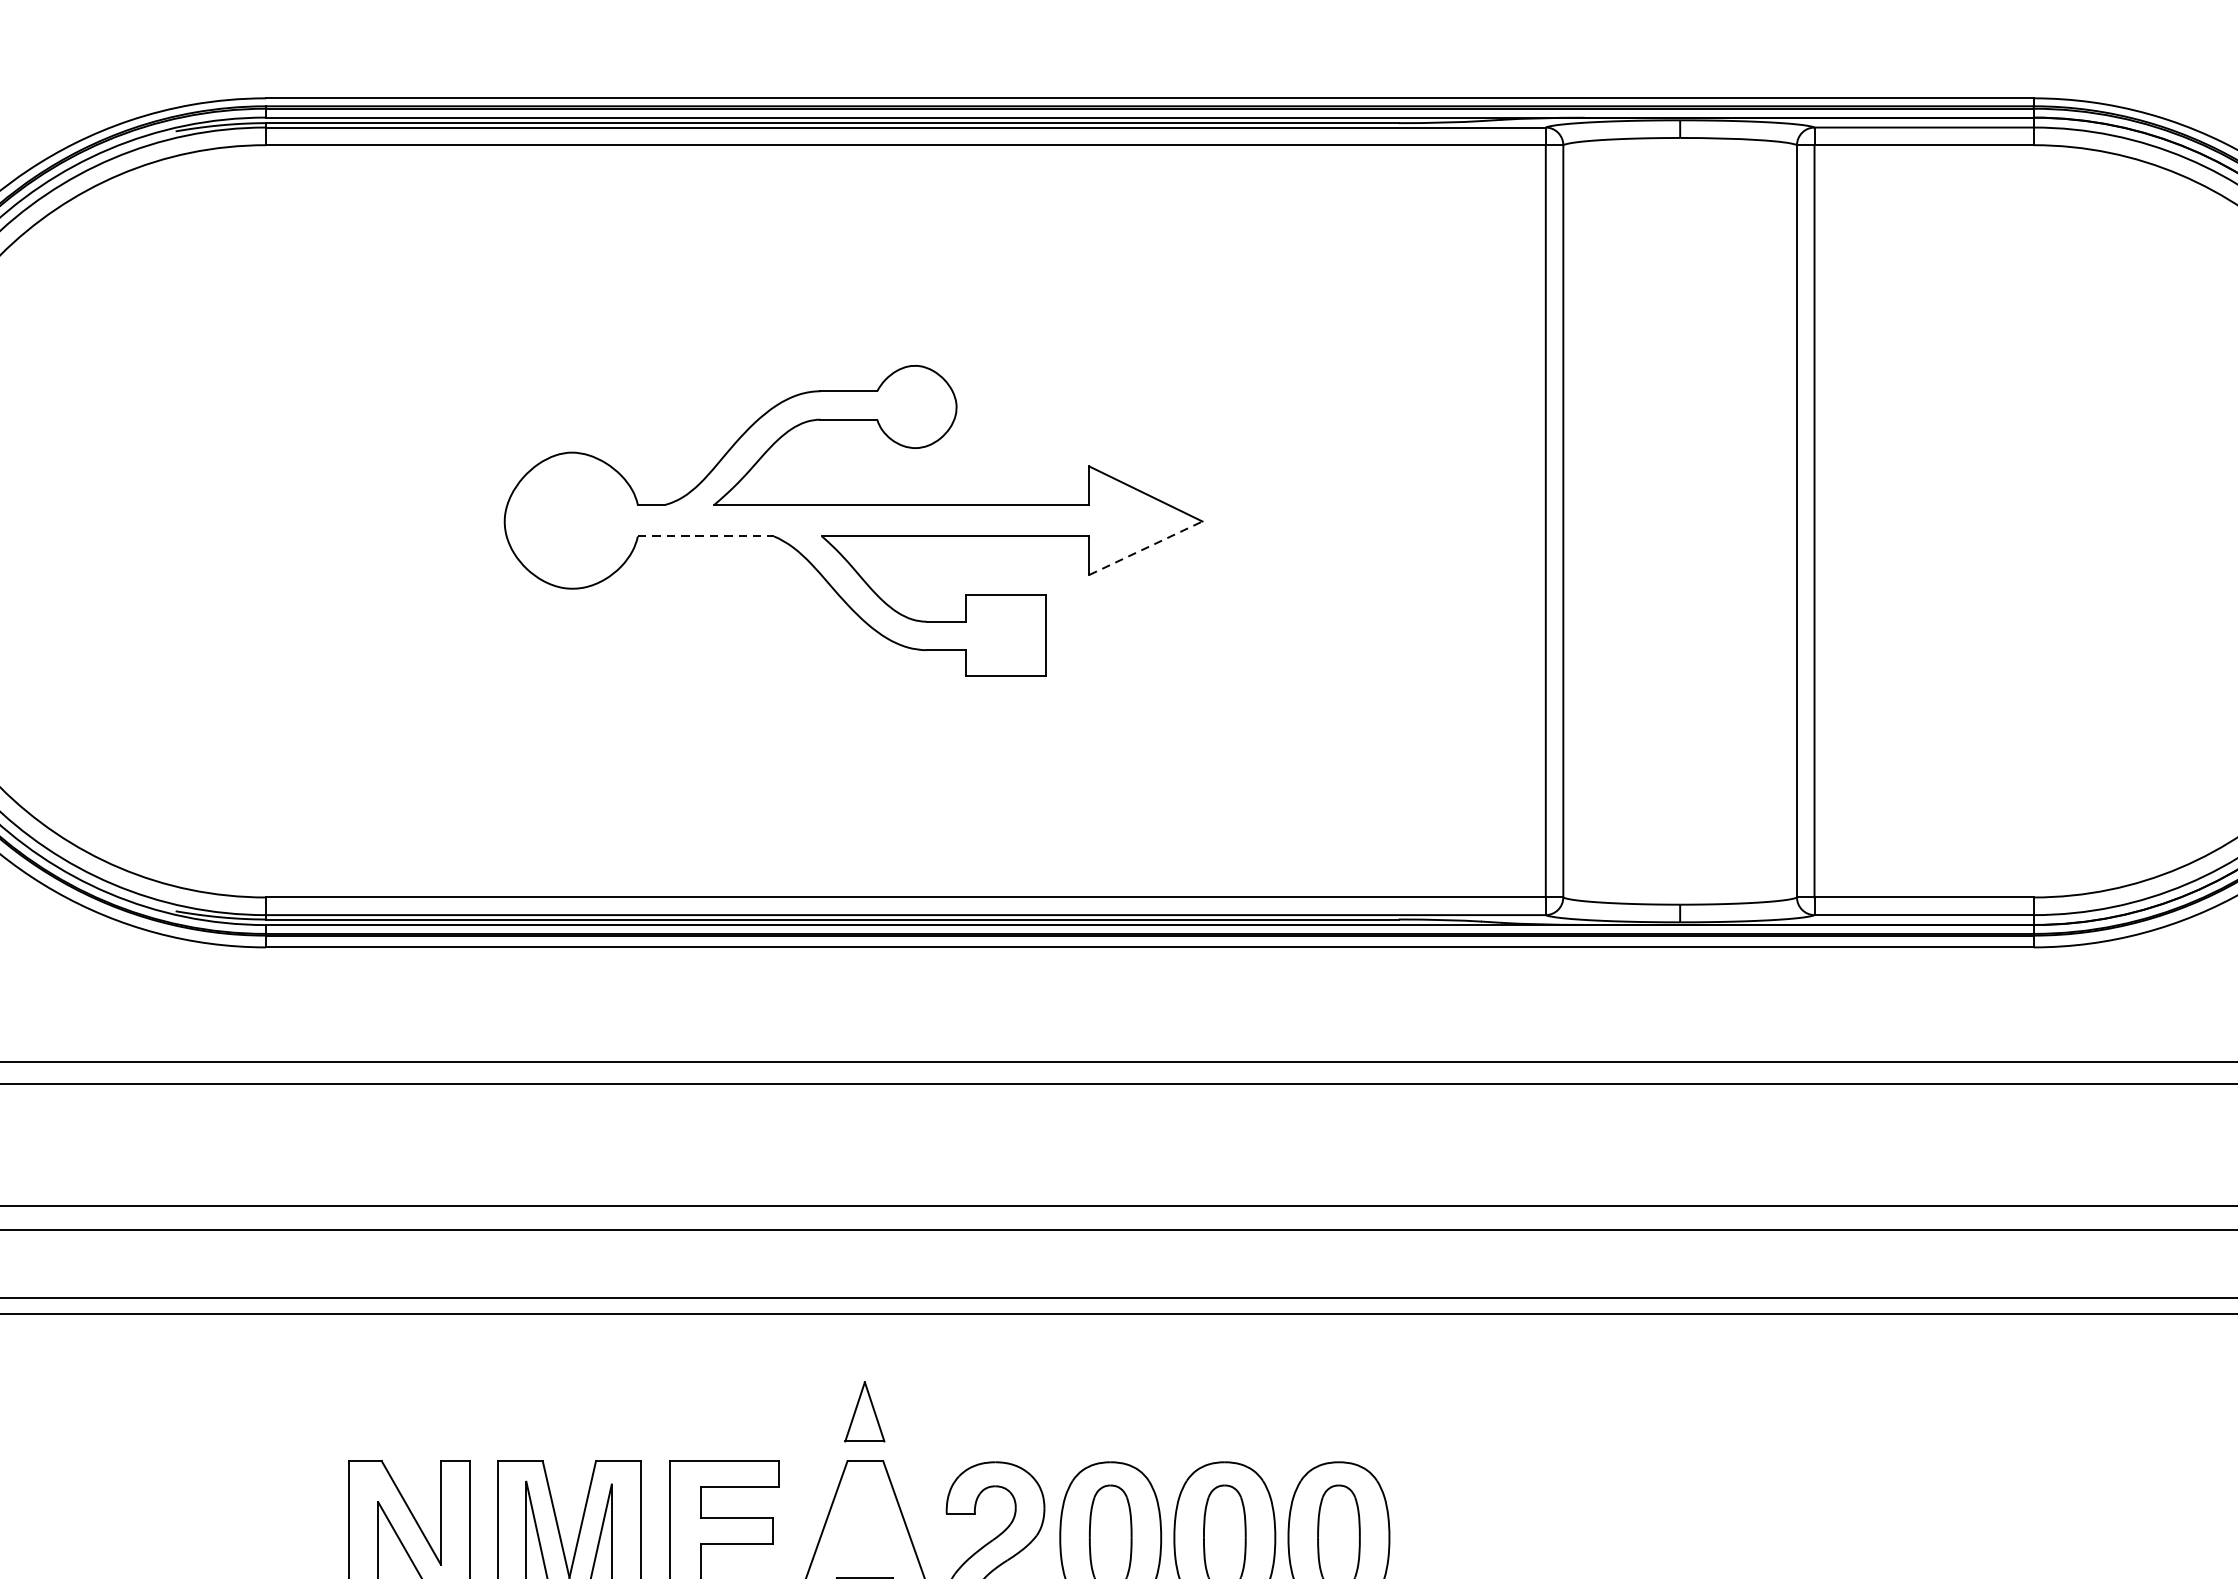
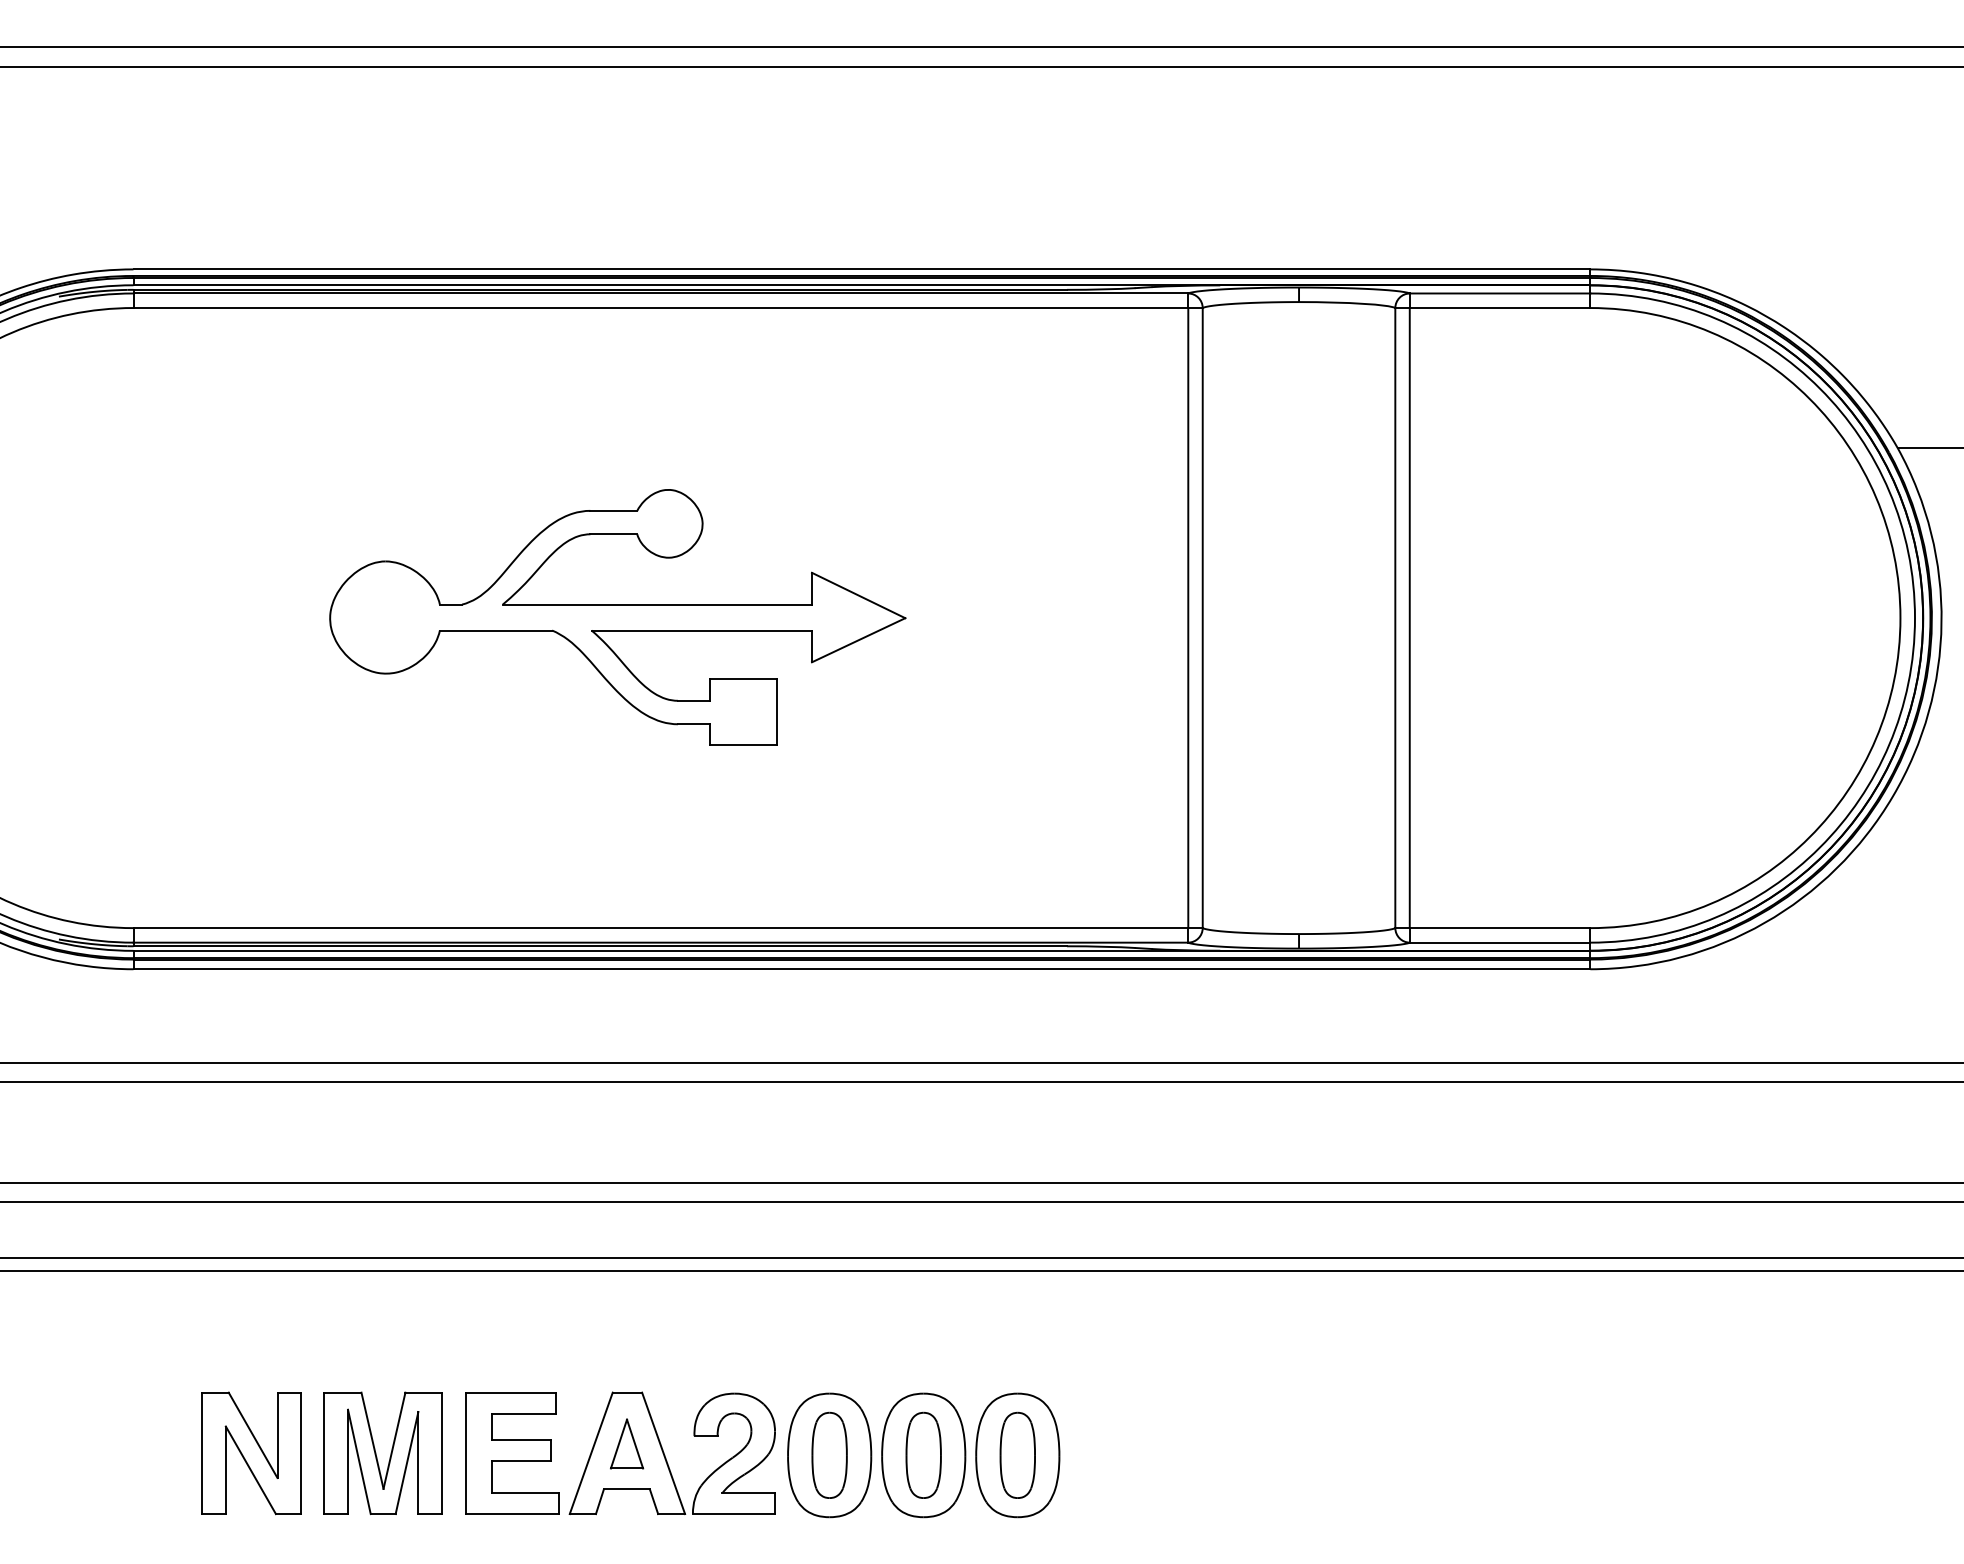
line: (706, 536) -> (496, 630), dashed -> solid
line: (1145, 548) -> (858, 640), dashed -> solid
part: (865, 1411) -> (627, 1443), moved

